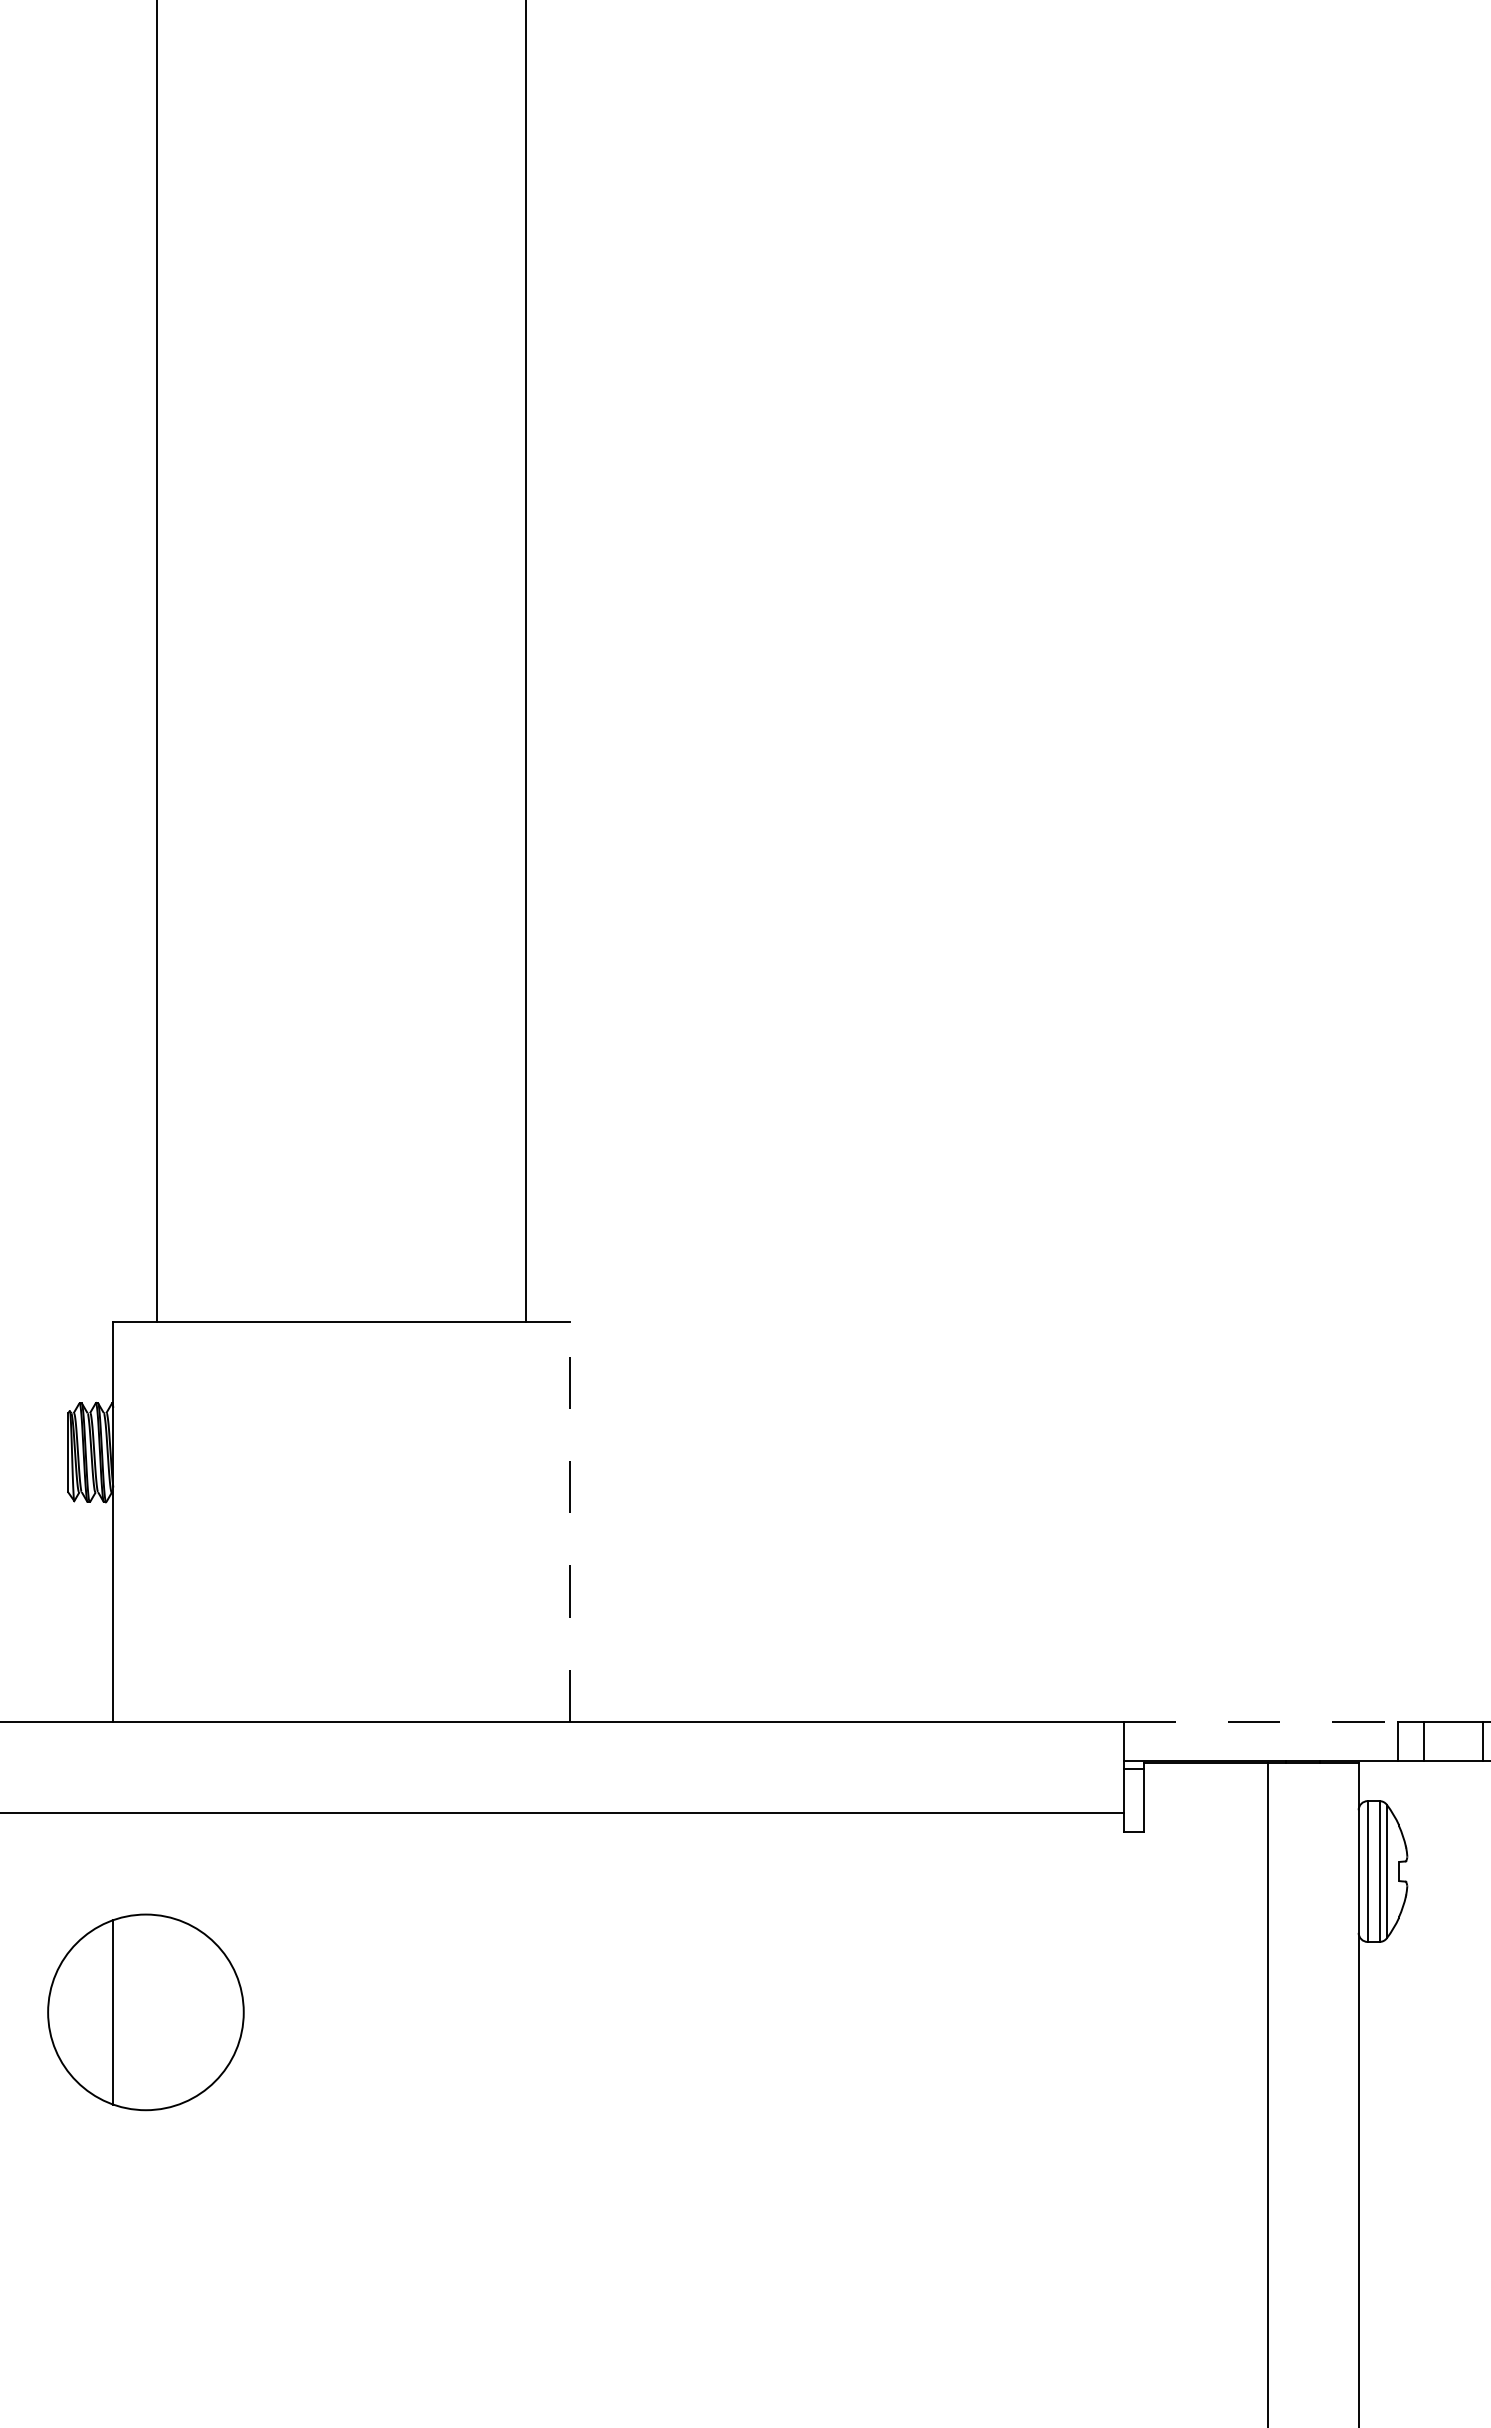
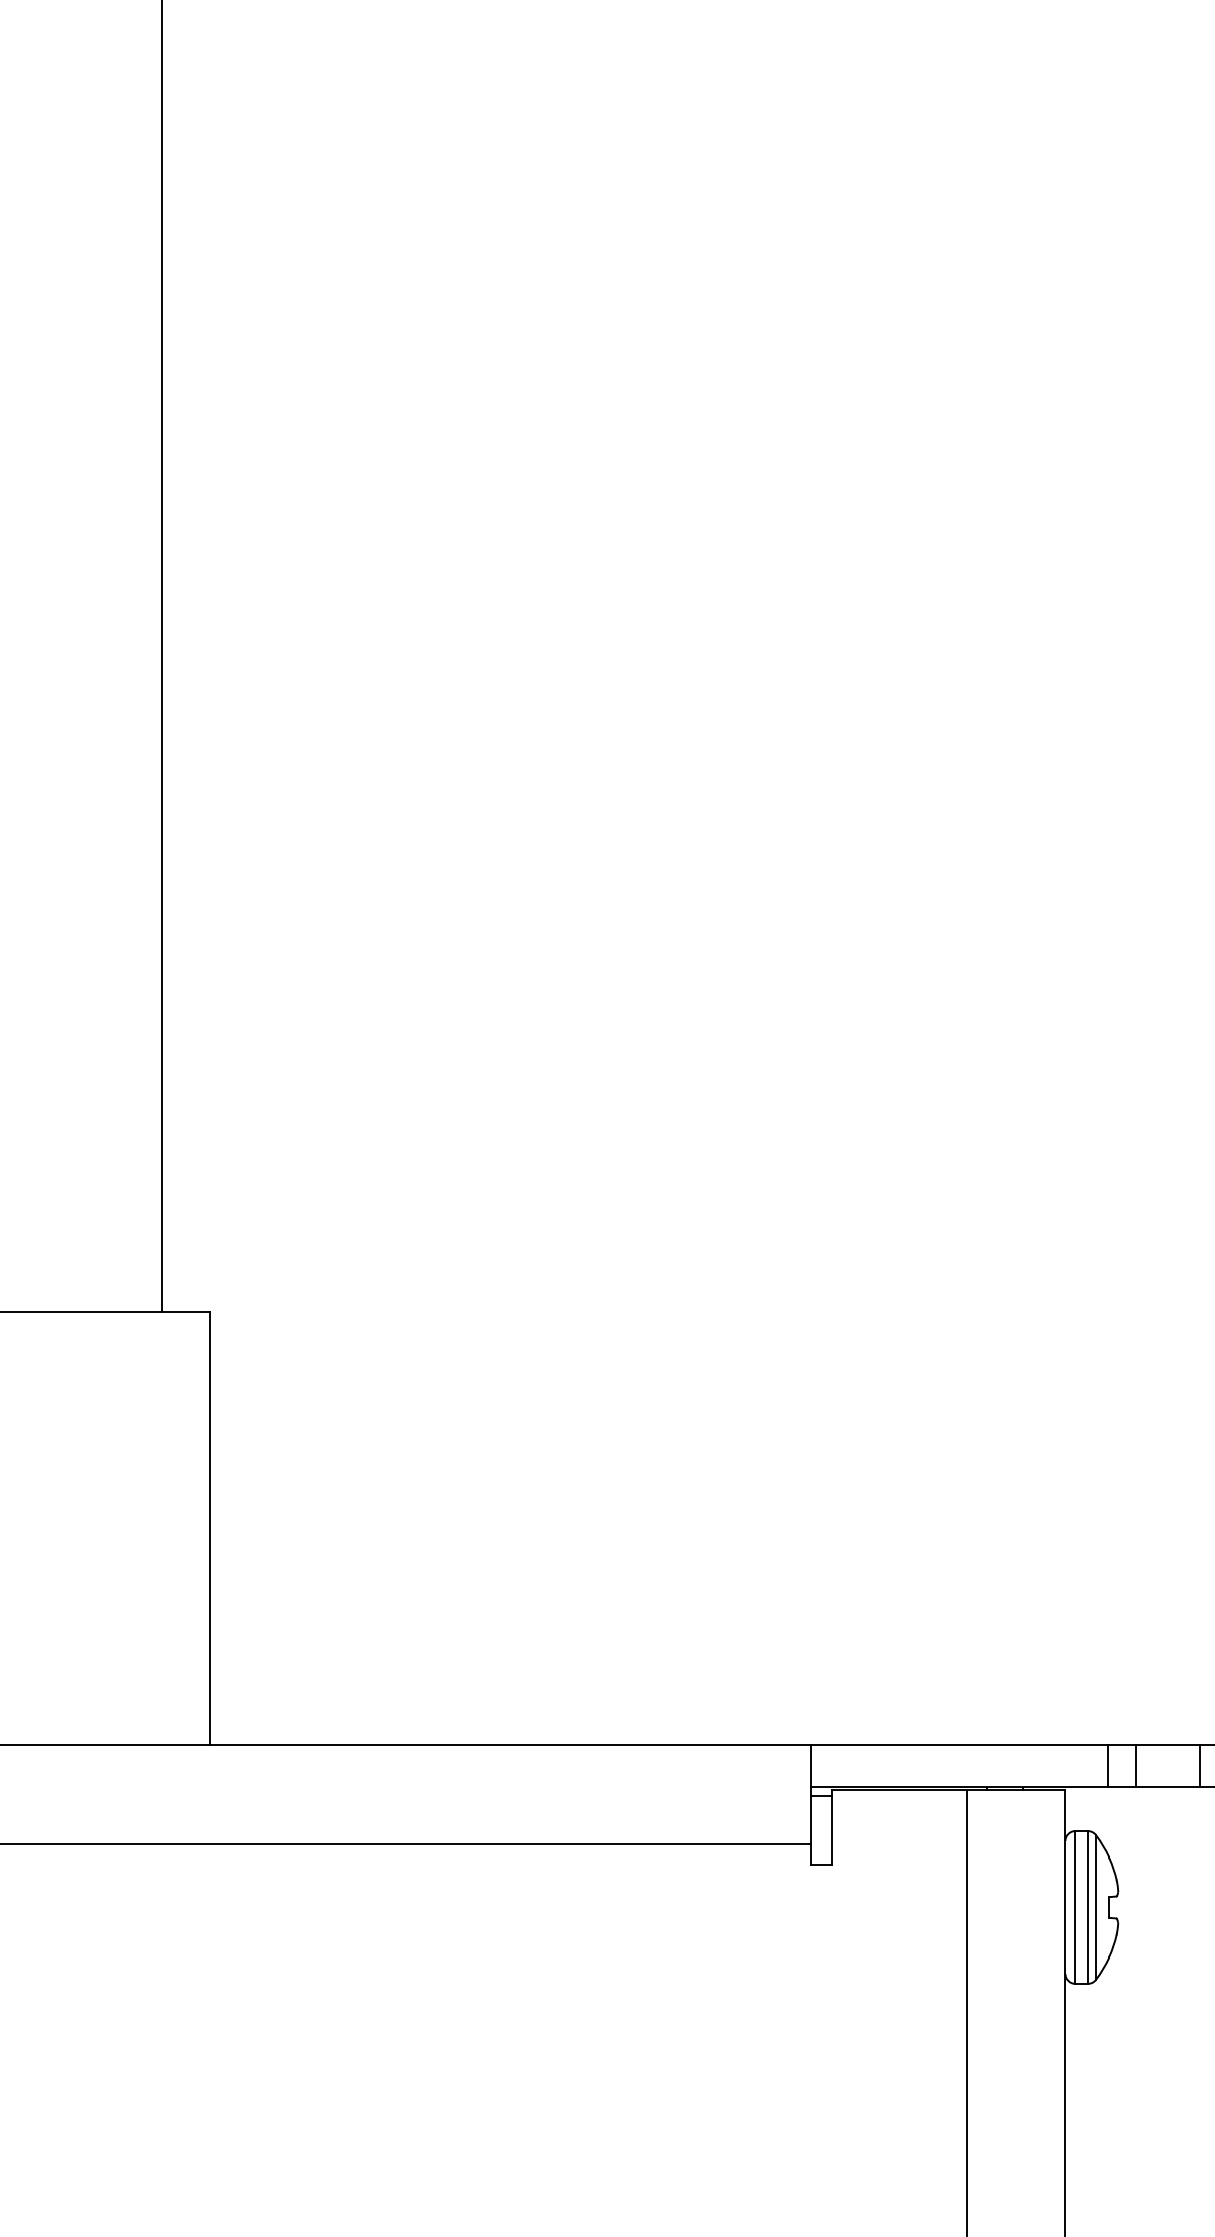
line: (569, 1522) -> (209, 1528), dashed -> solid
line: (1260, 1721) -> (958, 1744), dashed -> solid

